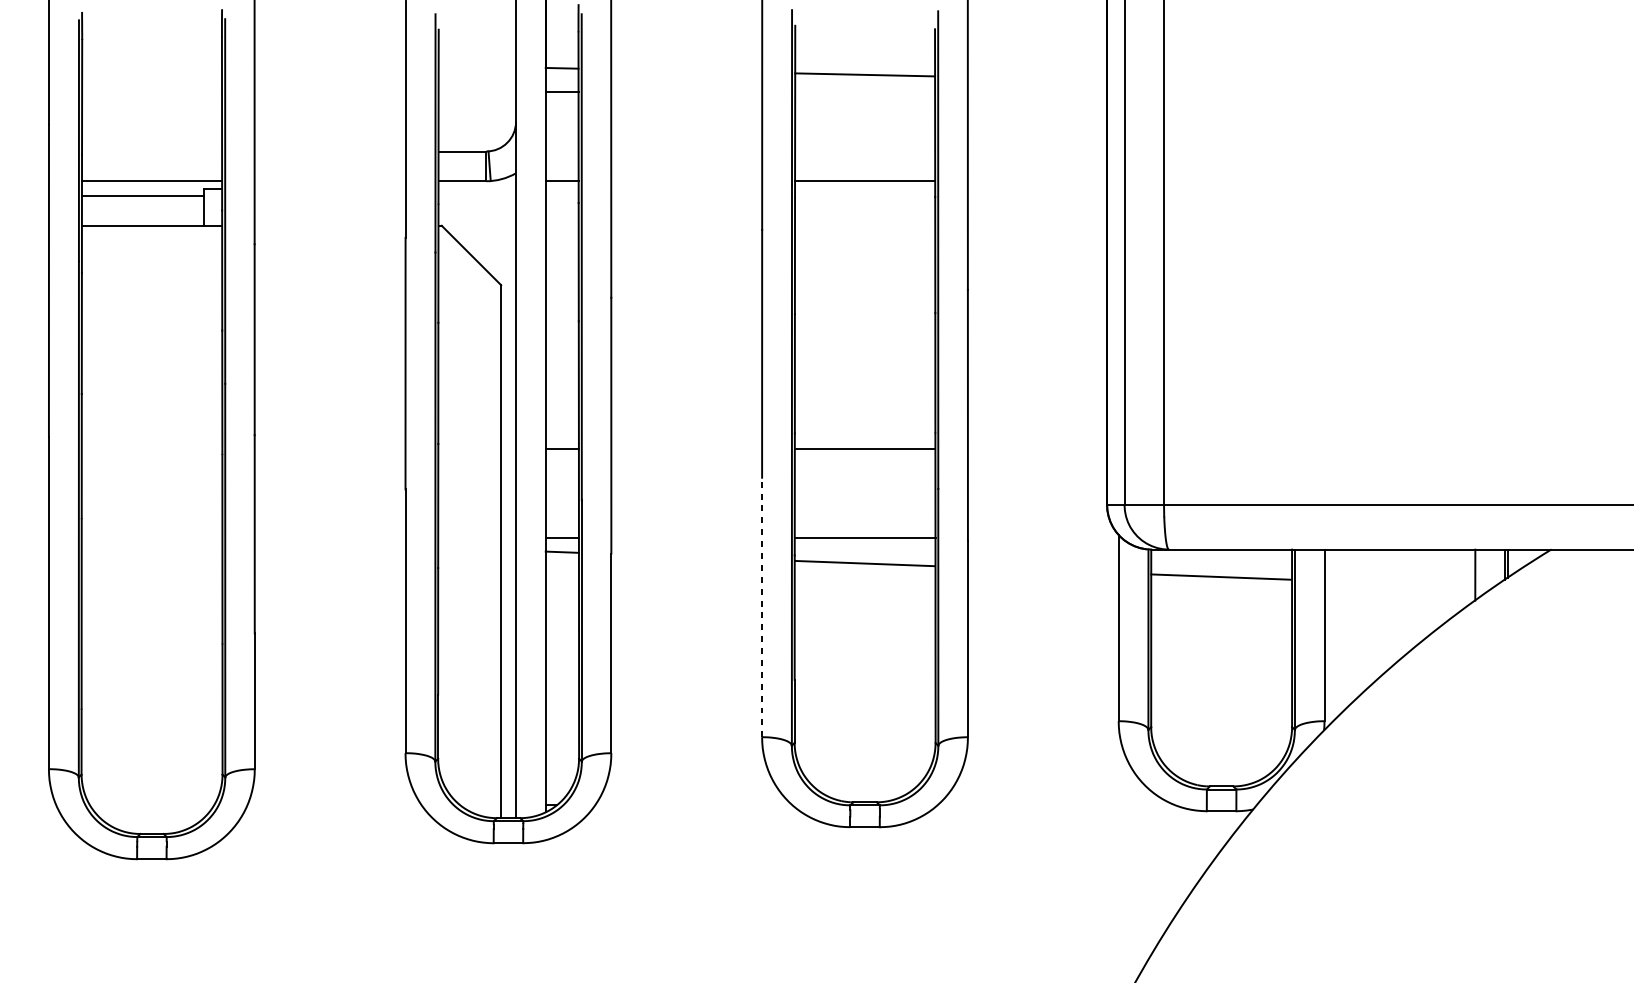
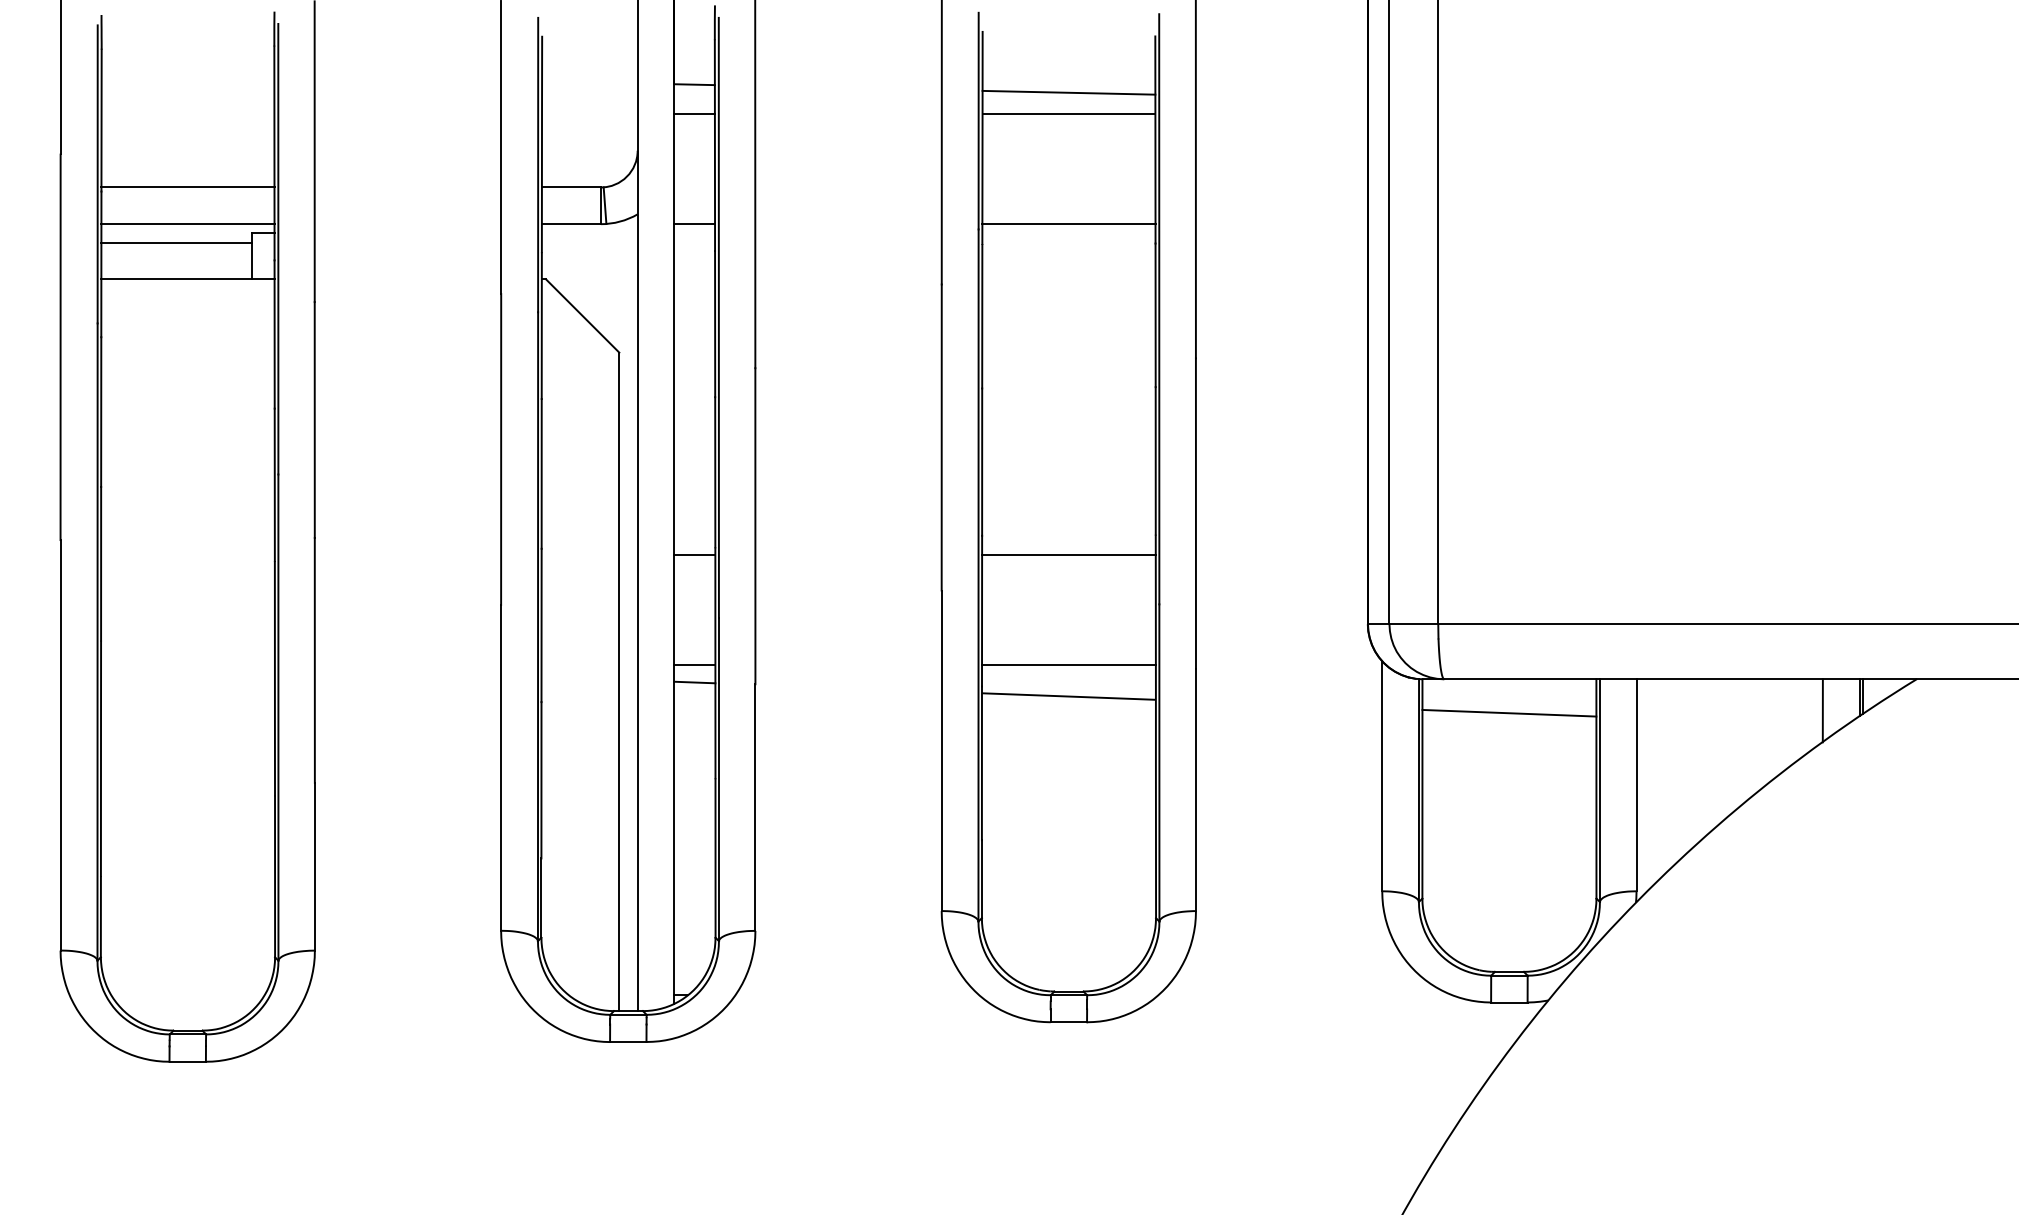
line: (864, 92) -> (1068, 114), added
line: (151, 151) -> (187, 187), added
line: (761, 607) -> (941, 750), dashed -> solid

